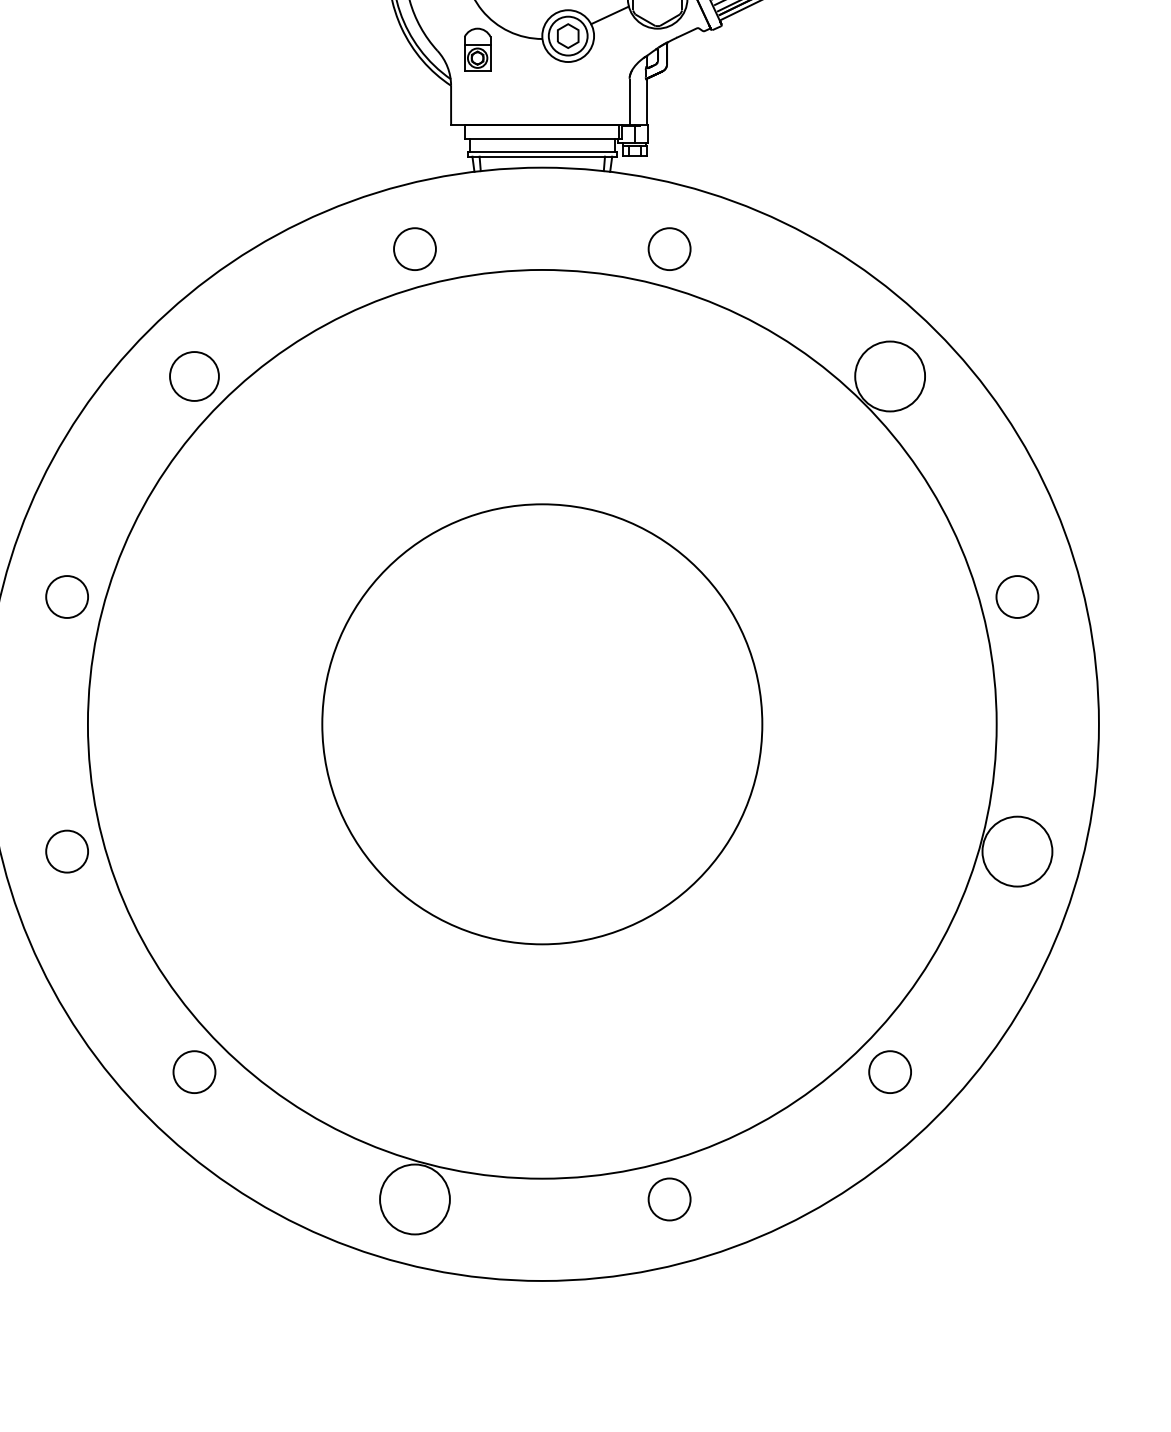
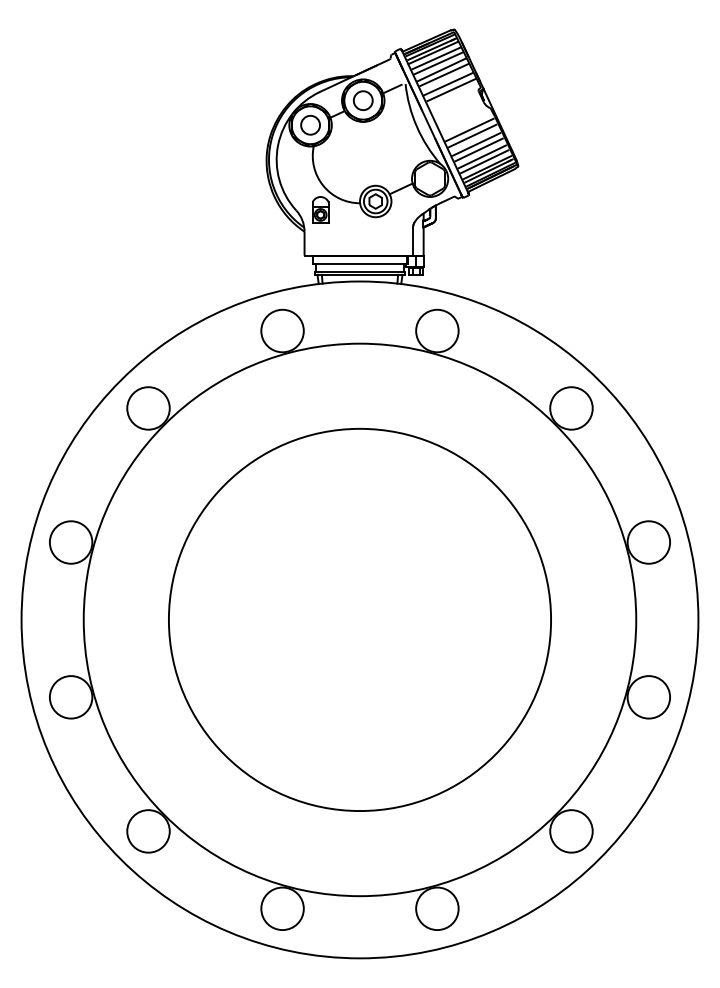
circle: (414, 248) -> (282, 330), size x1.67
circle: (669, 248) -> (437, 330), size x1.67
circle: (194, 376) -> (148, 408), size x1.43
circle: (66, 596) -> (70, 542), size x1.67
circle: (1016, 596) -> (648, 542), size x1.67
circle: (541, 723) -> (359, 619), size x1.43
circle: (66, 851) -> (70, 697), size x1.67
circle: (194, 1072) -> (148, 831), size x1.67
circle: (890, 1072) -> (571, 831), size x1.67
circle: (669, 1198) -> (437, 908), size x1.67

